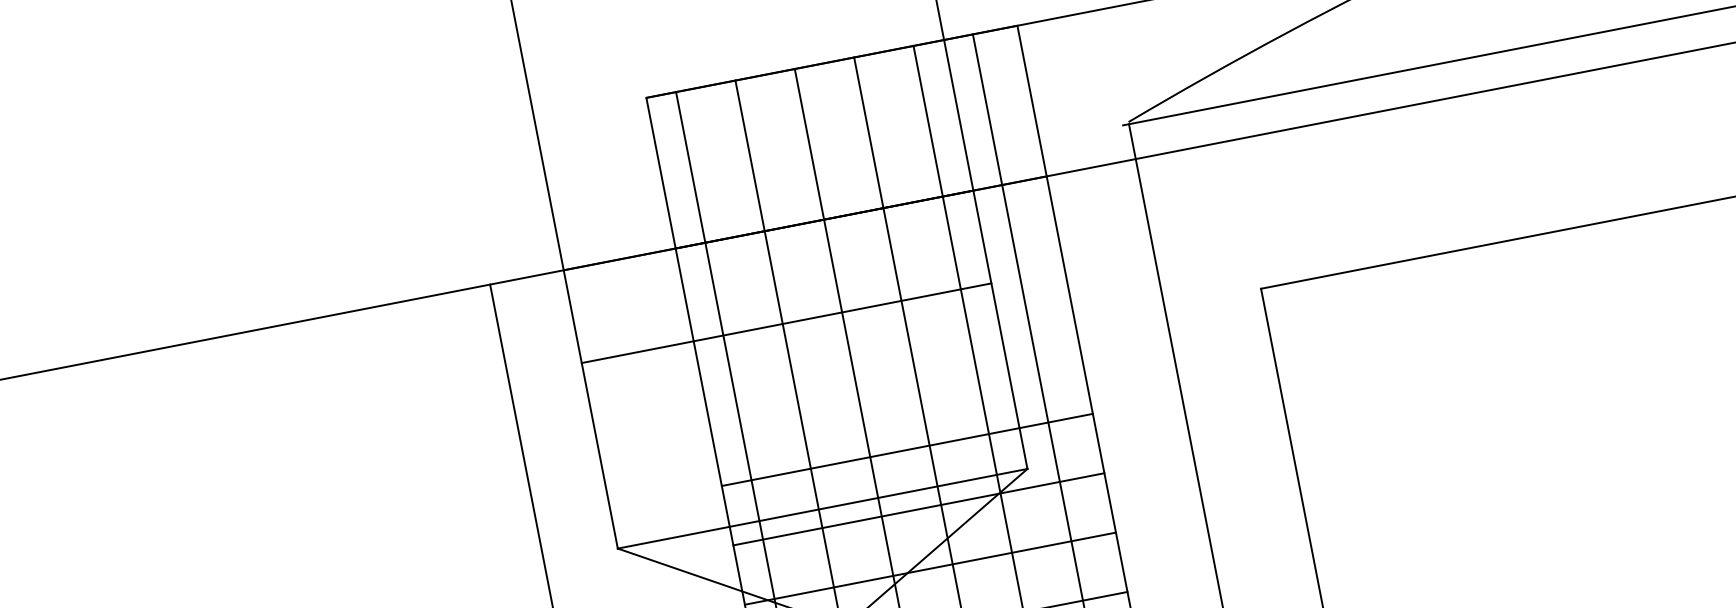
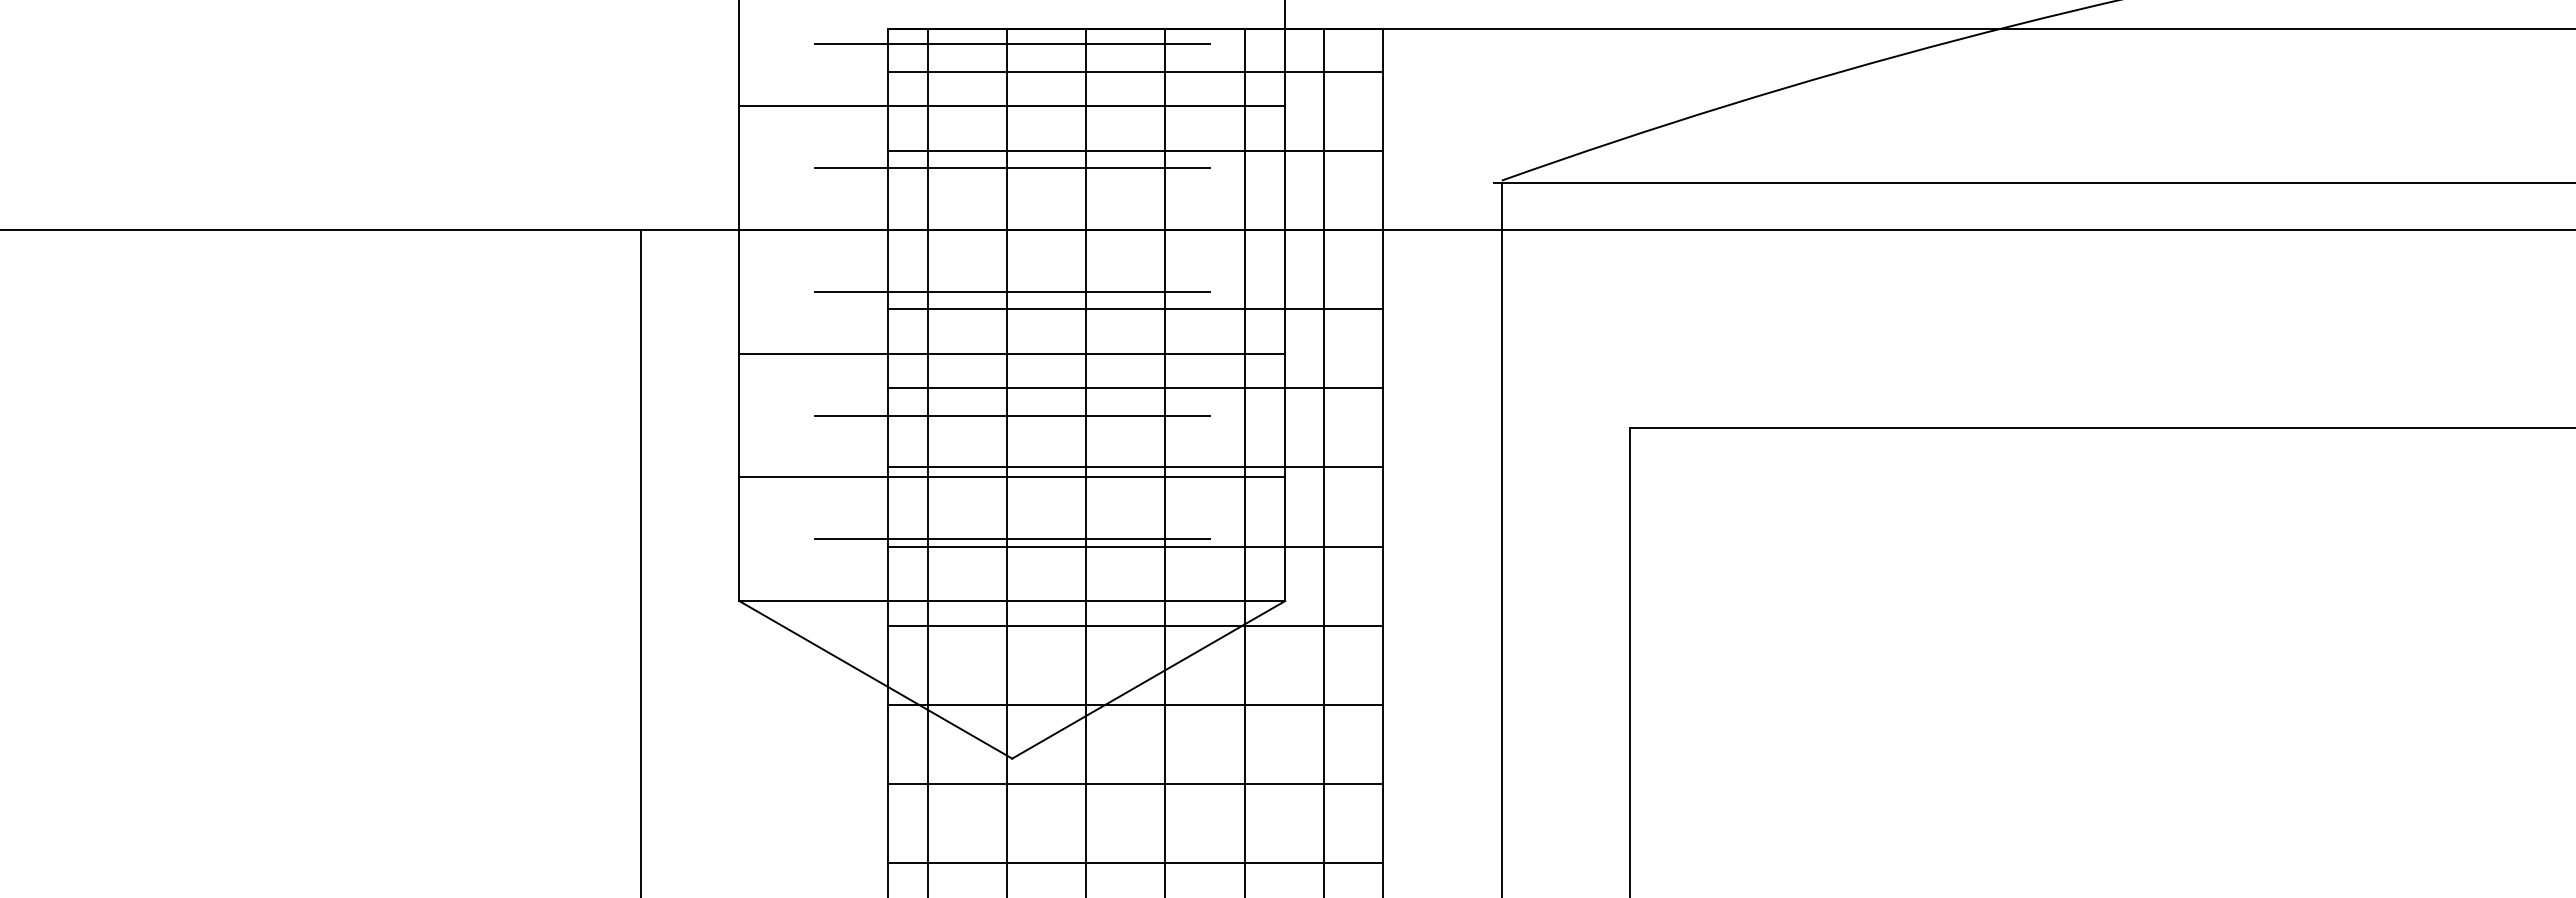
line: (740, 91) -> (1011, 44), added
line: (837, 93) -> (1135, 71), added
line: (750, 137) -> (1012, 106), added
line: (849, 152) -> (1135, 150), added
line: (759, 184) -> (1011, 168), added
line: (872, 272) -> (1135, 309), added
line: (776, 276) -> (1011, 291), added
line: (884, 331) -> (1135, 388), added
line: (795, 369) -> (1011, 415), added
line: (895, 390) -> (1135, 467), added
line: (804, 416) -> (1012, 477), added
line: (813, 462) -> (1011, 539), added

